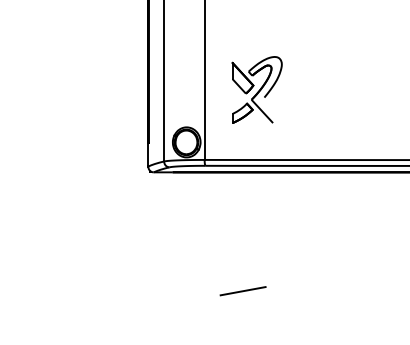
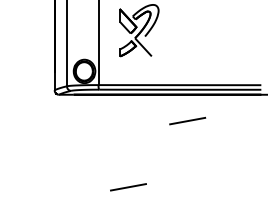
line: (318, 206) -> (187, 121), added

